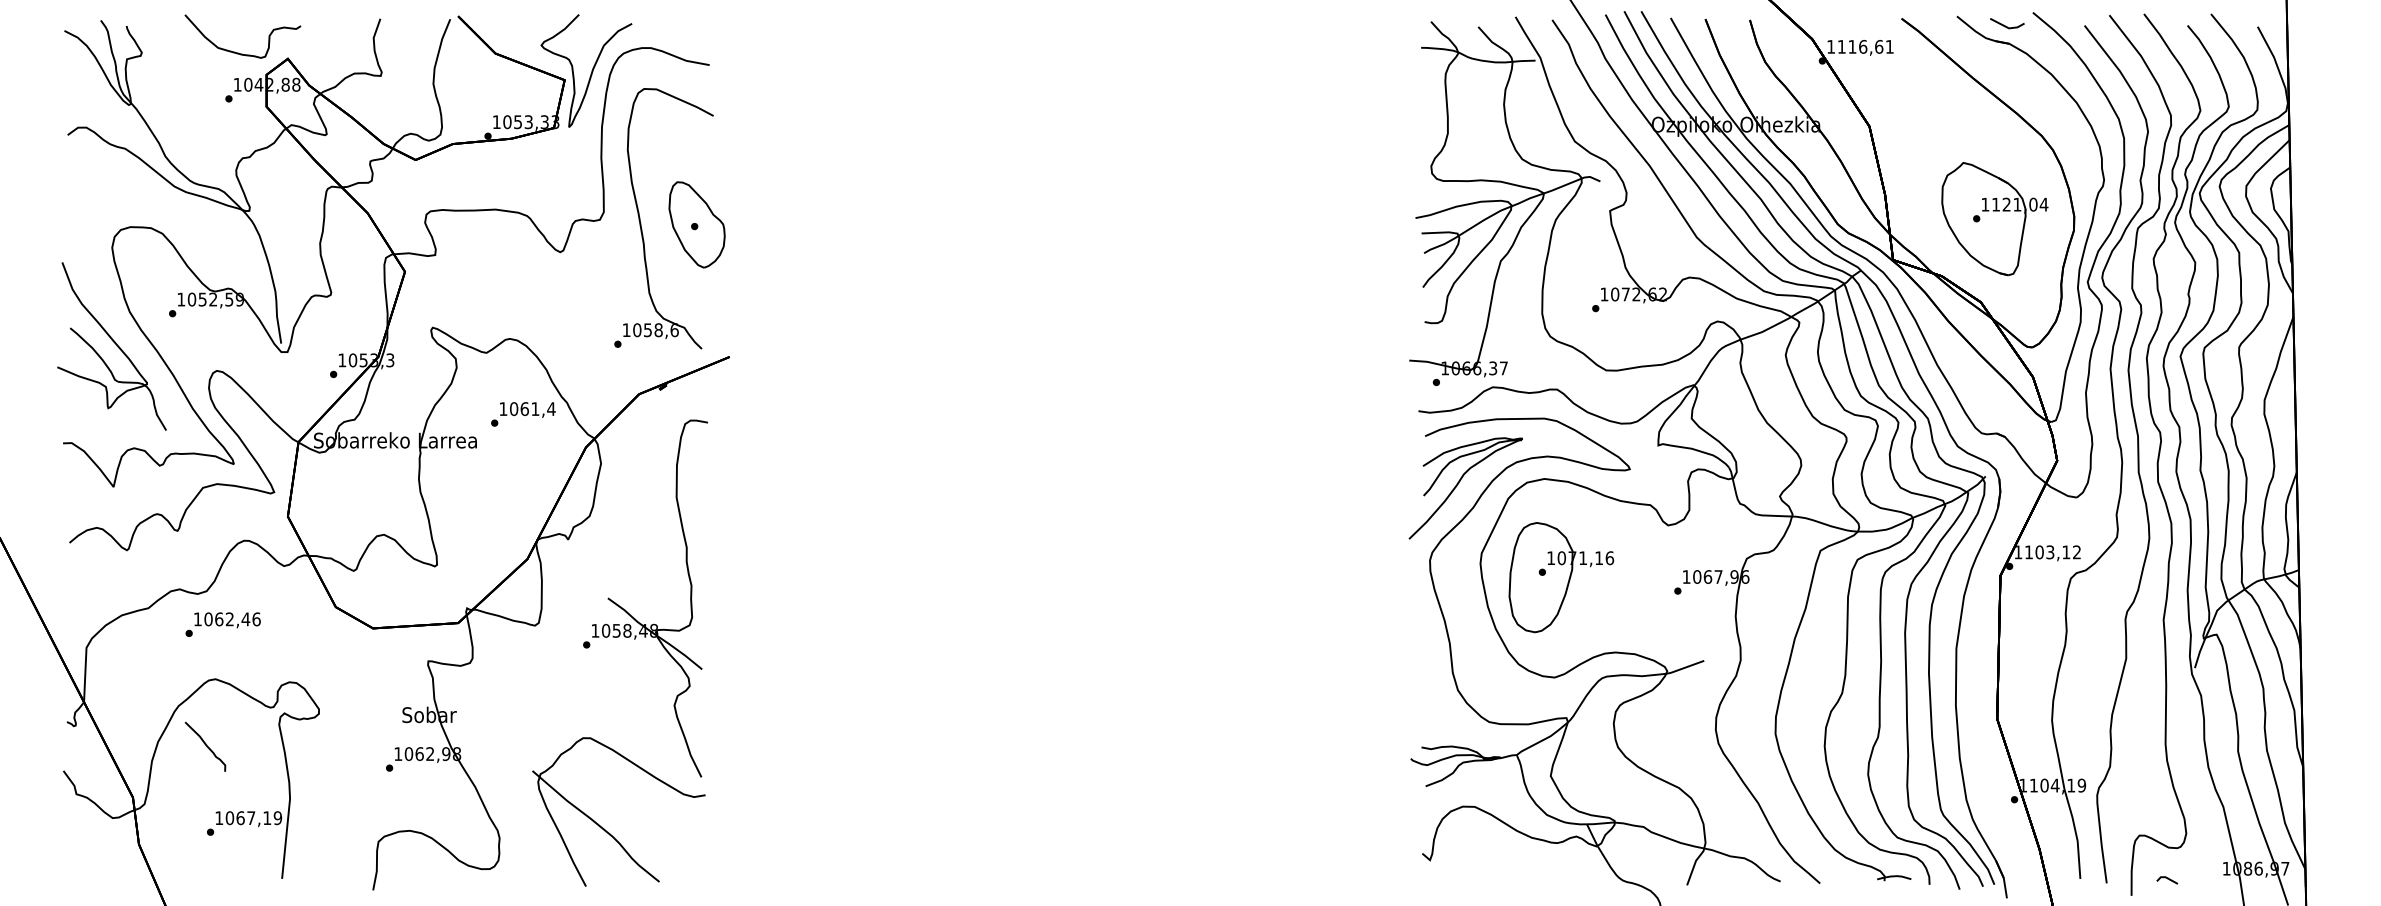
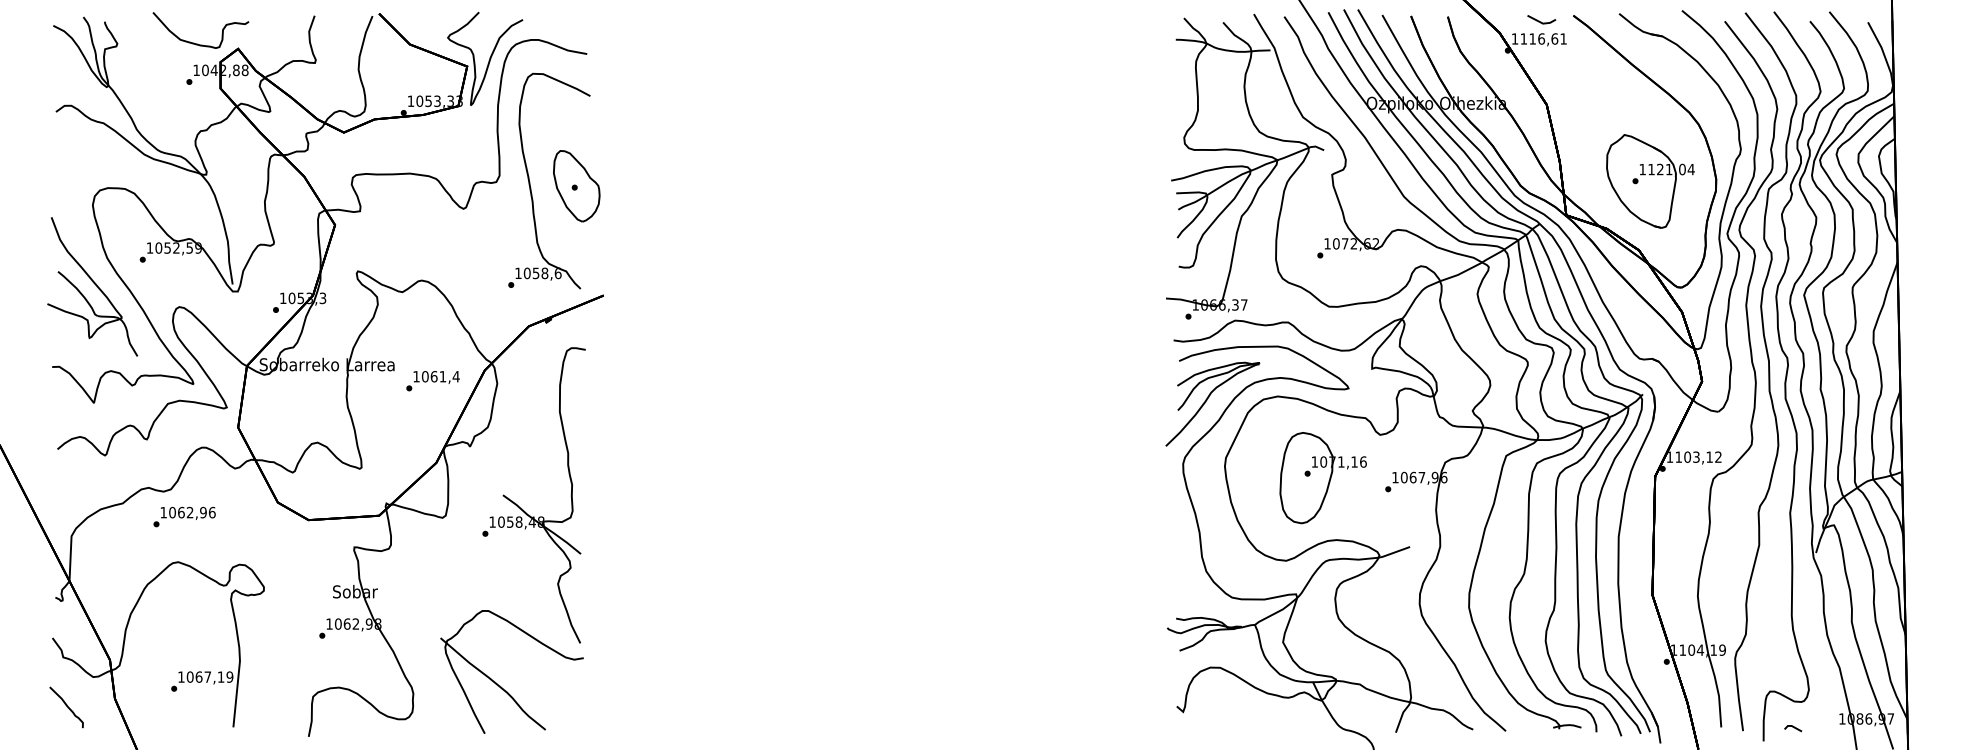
line: (2005, 25) -> (1540, 21), moved
text: (523, 414) -> (433, 381), moved
part: (1561, 577) -> (1323, 478), moved
text: (245, 619) -> (203, 512), 1062,46 -> 1062,96
curve: (205, 745) -> (66, 706), moved

